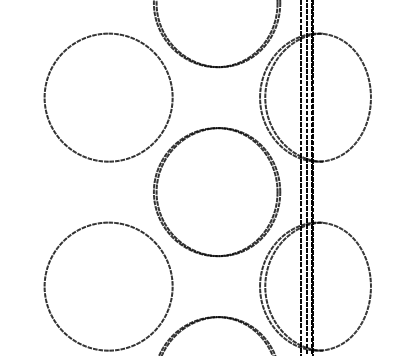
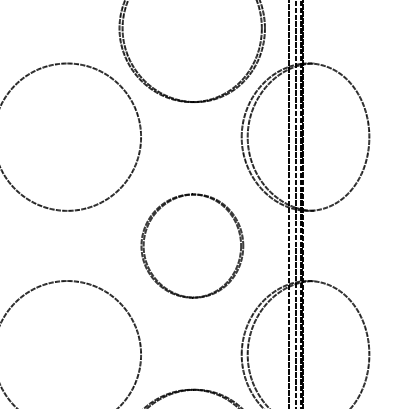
part: (217, 192) -> (192, 246), size x0.7

